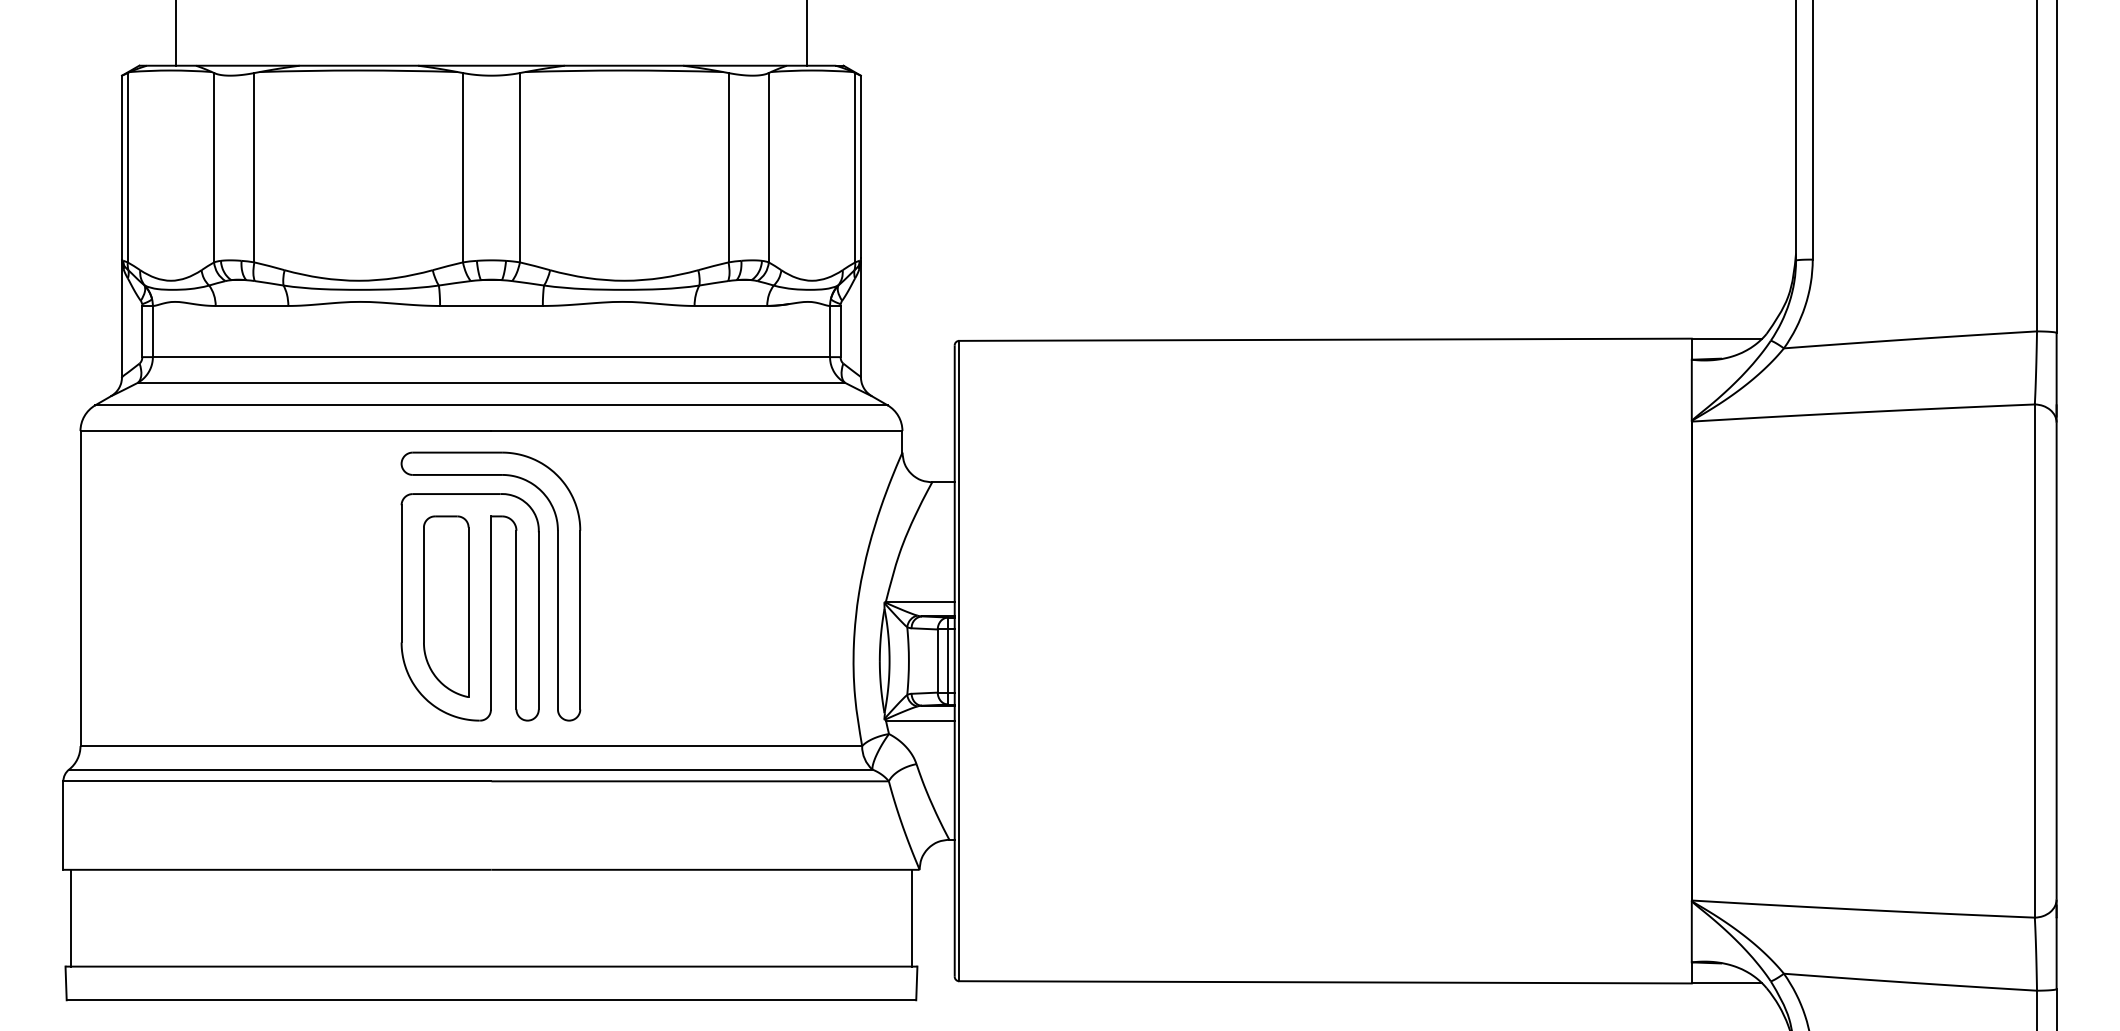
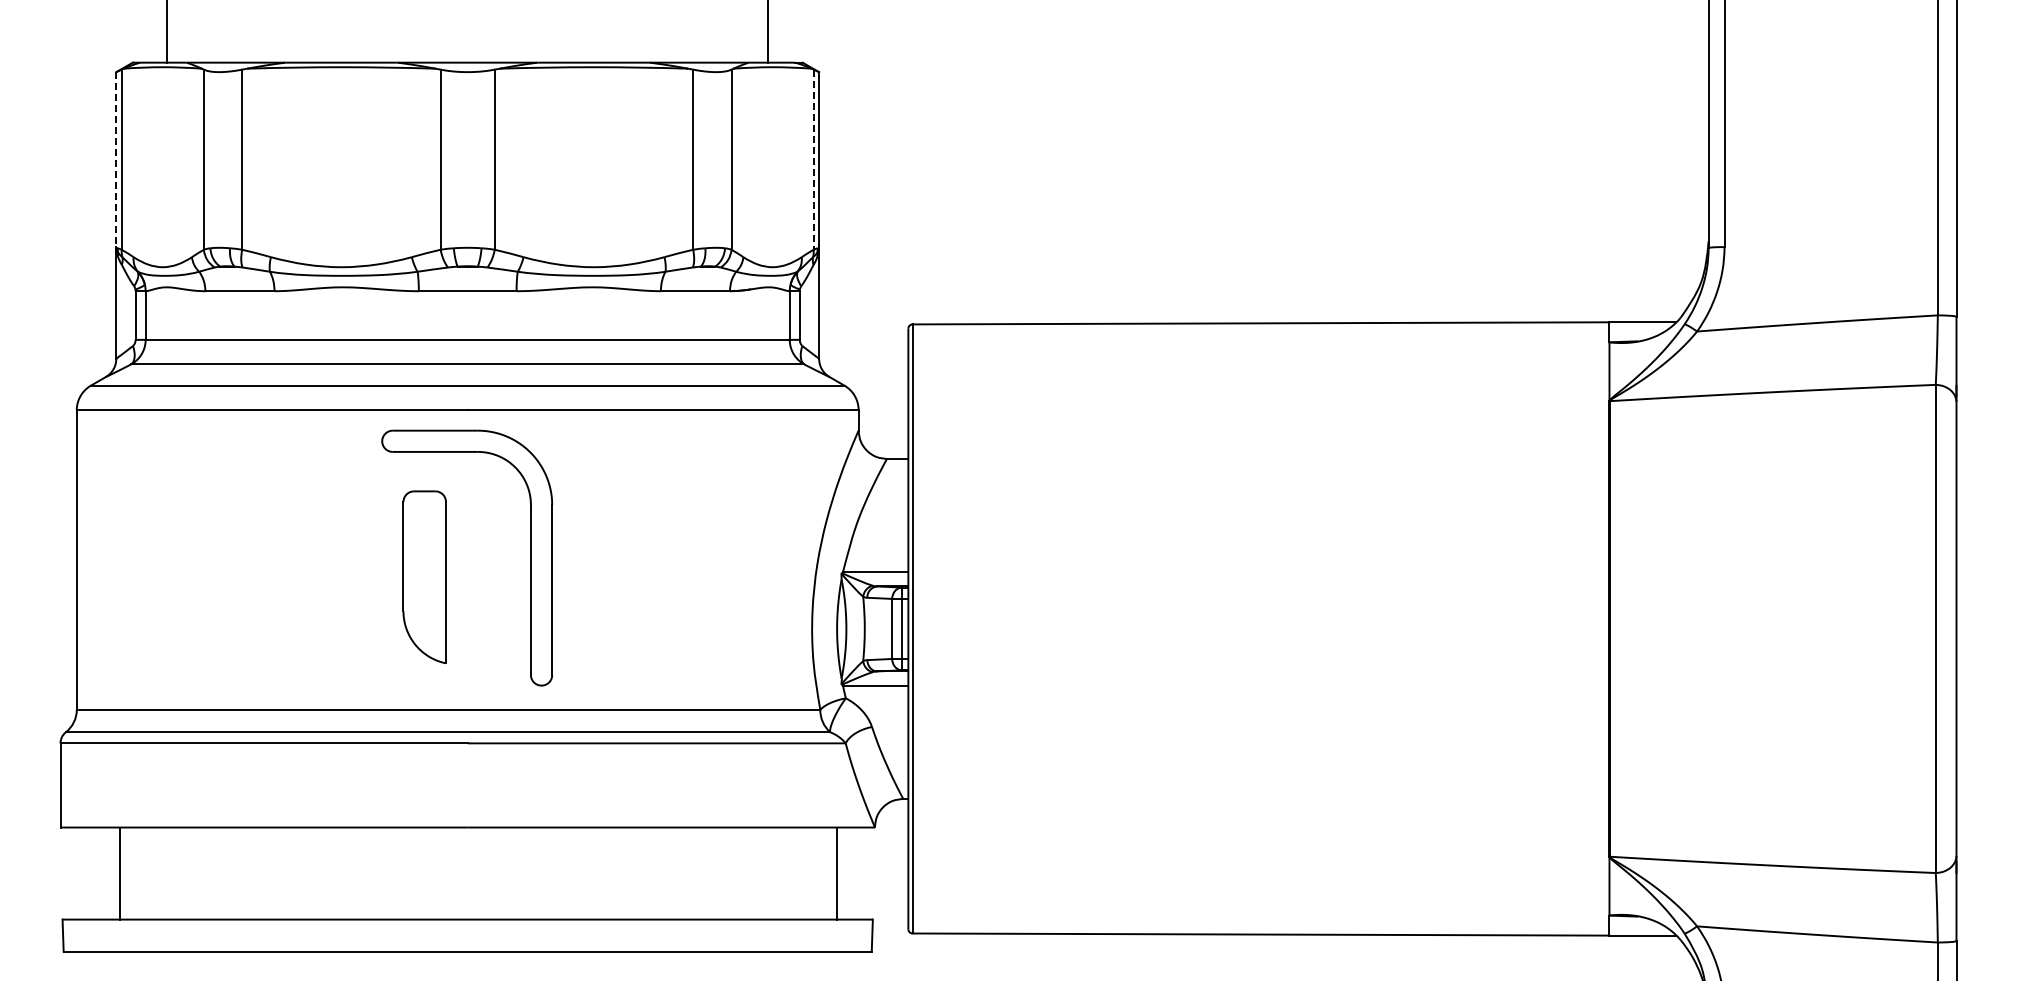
line: (122, 168) -> (116, 160), solid -> dashed
line: (854, 168) -> (813, 160), solid -> dashed
part: (470, 606) -> (447, 577), removed
line: (70, 918) -> (119, 873), moved
line: (911, 918) -> (836, 873), moved

